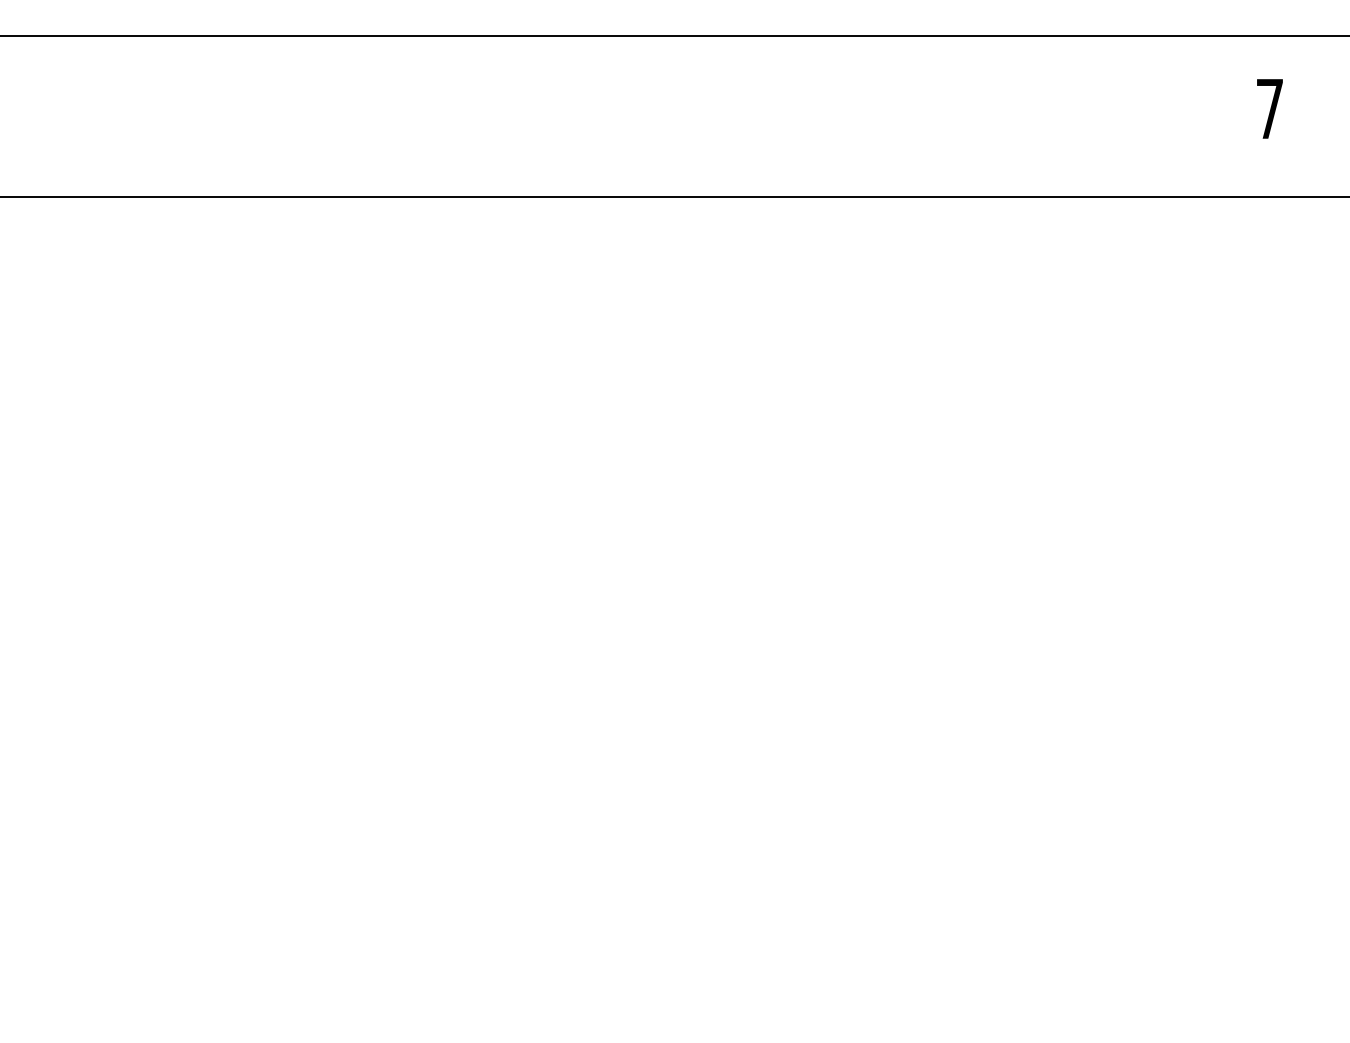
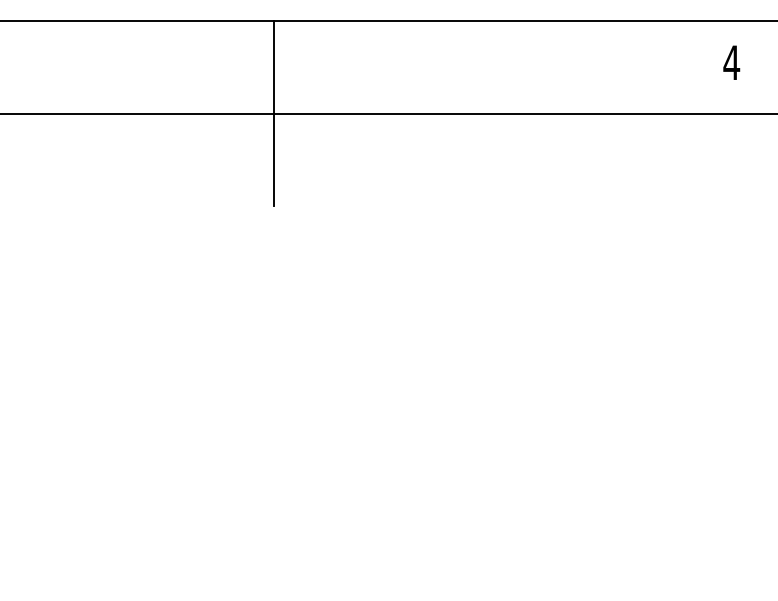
text: (1269, 108) -> (731, 62), 7 -> 4
line: (476, 196) -> (274, 113), added

